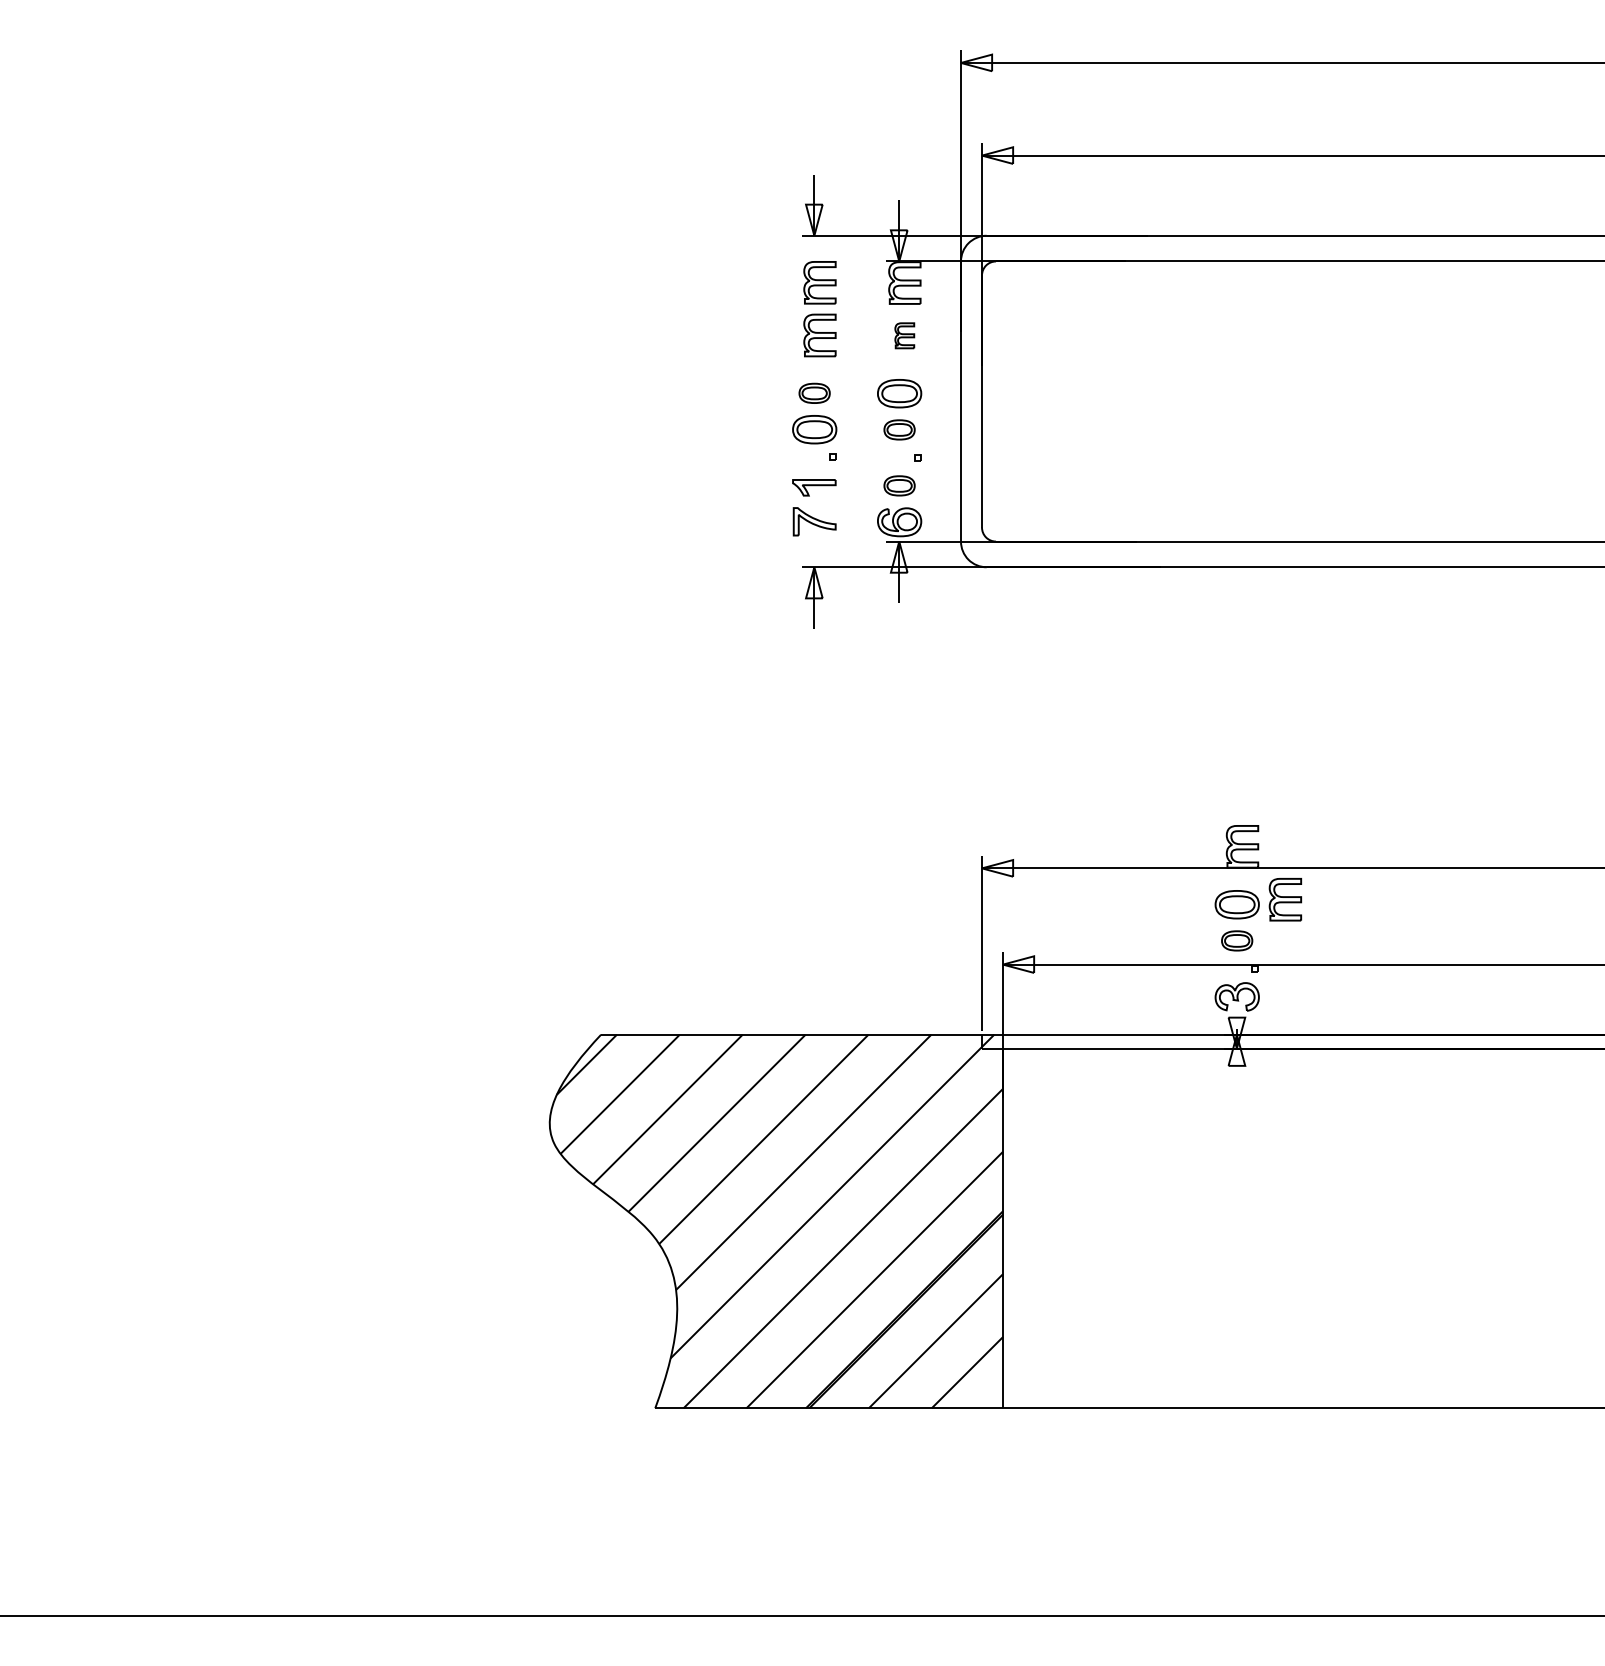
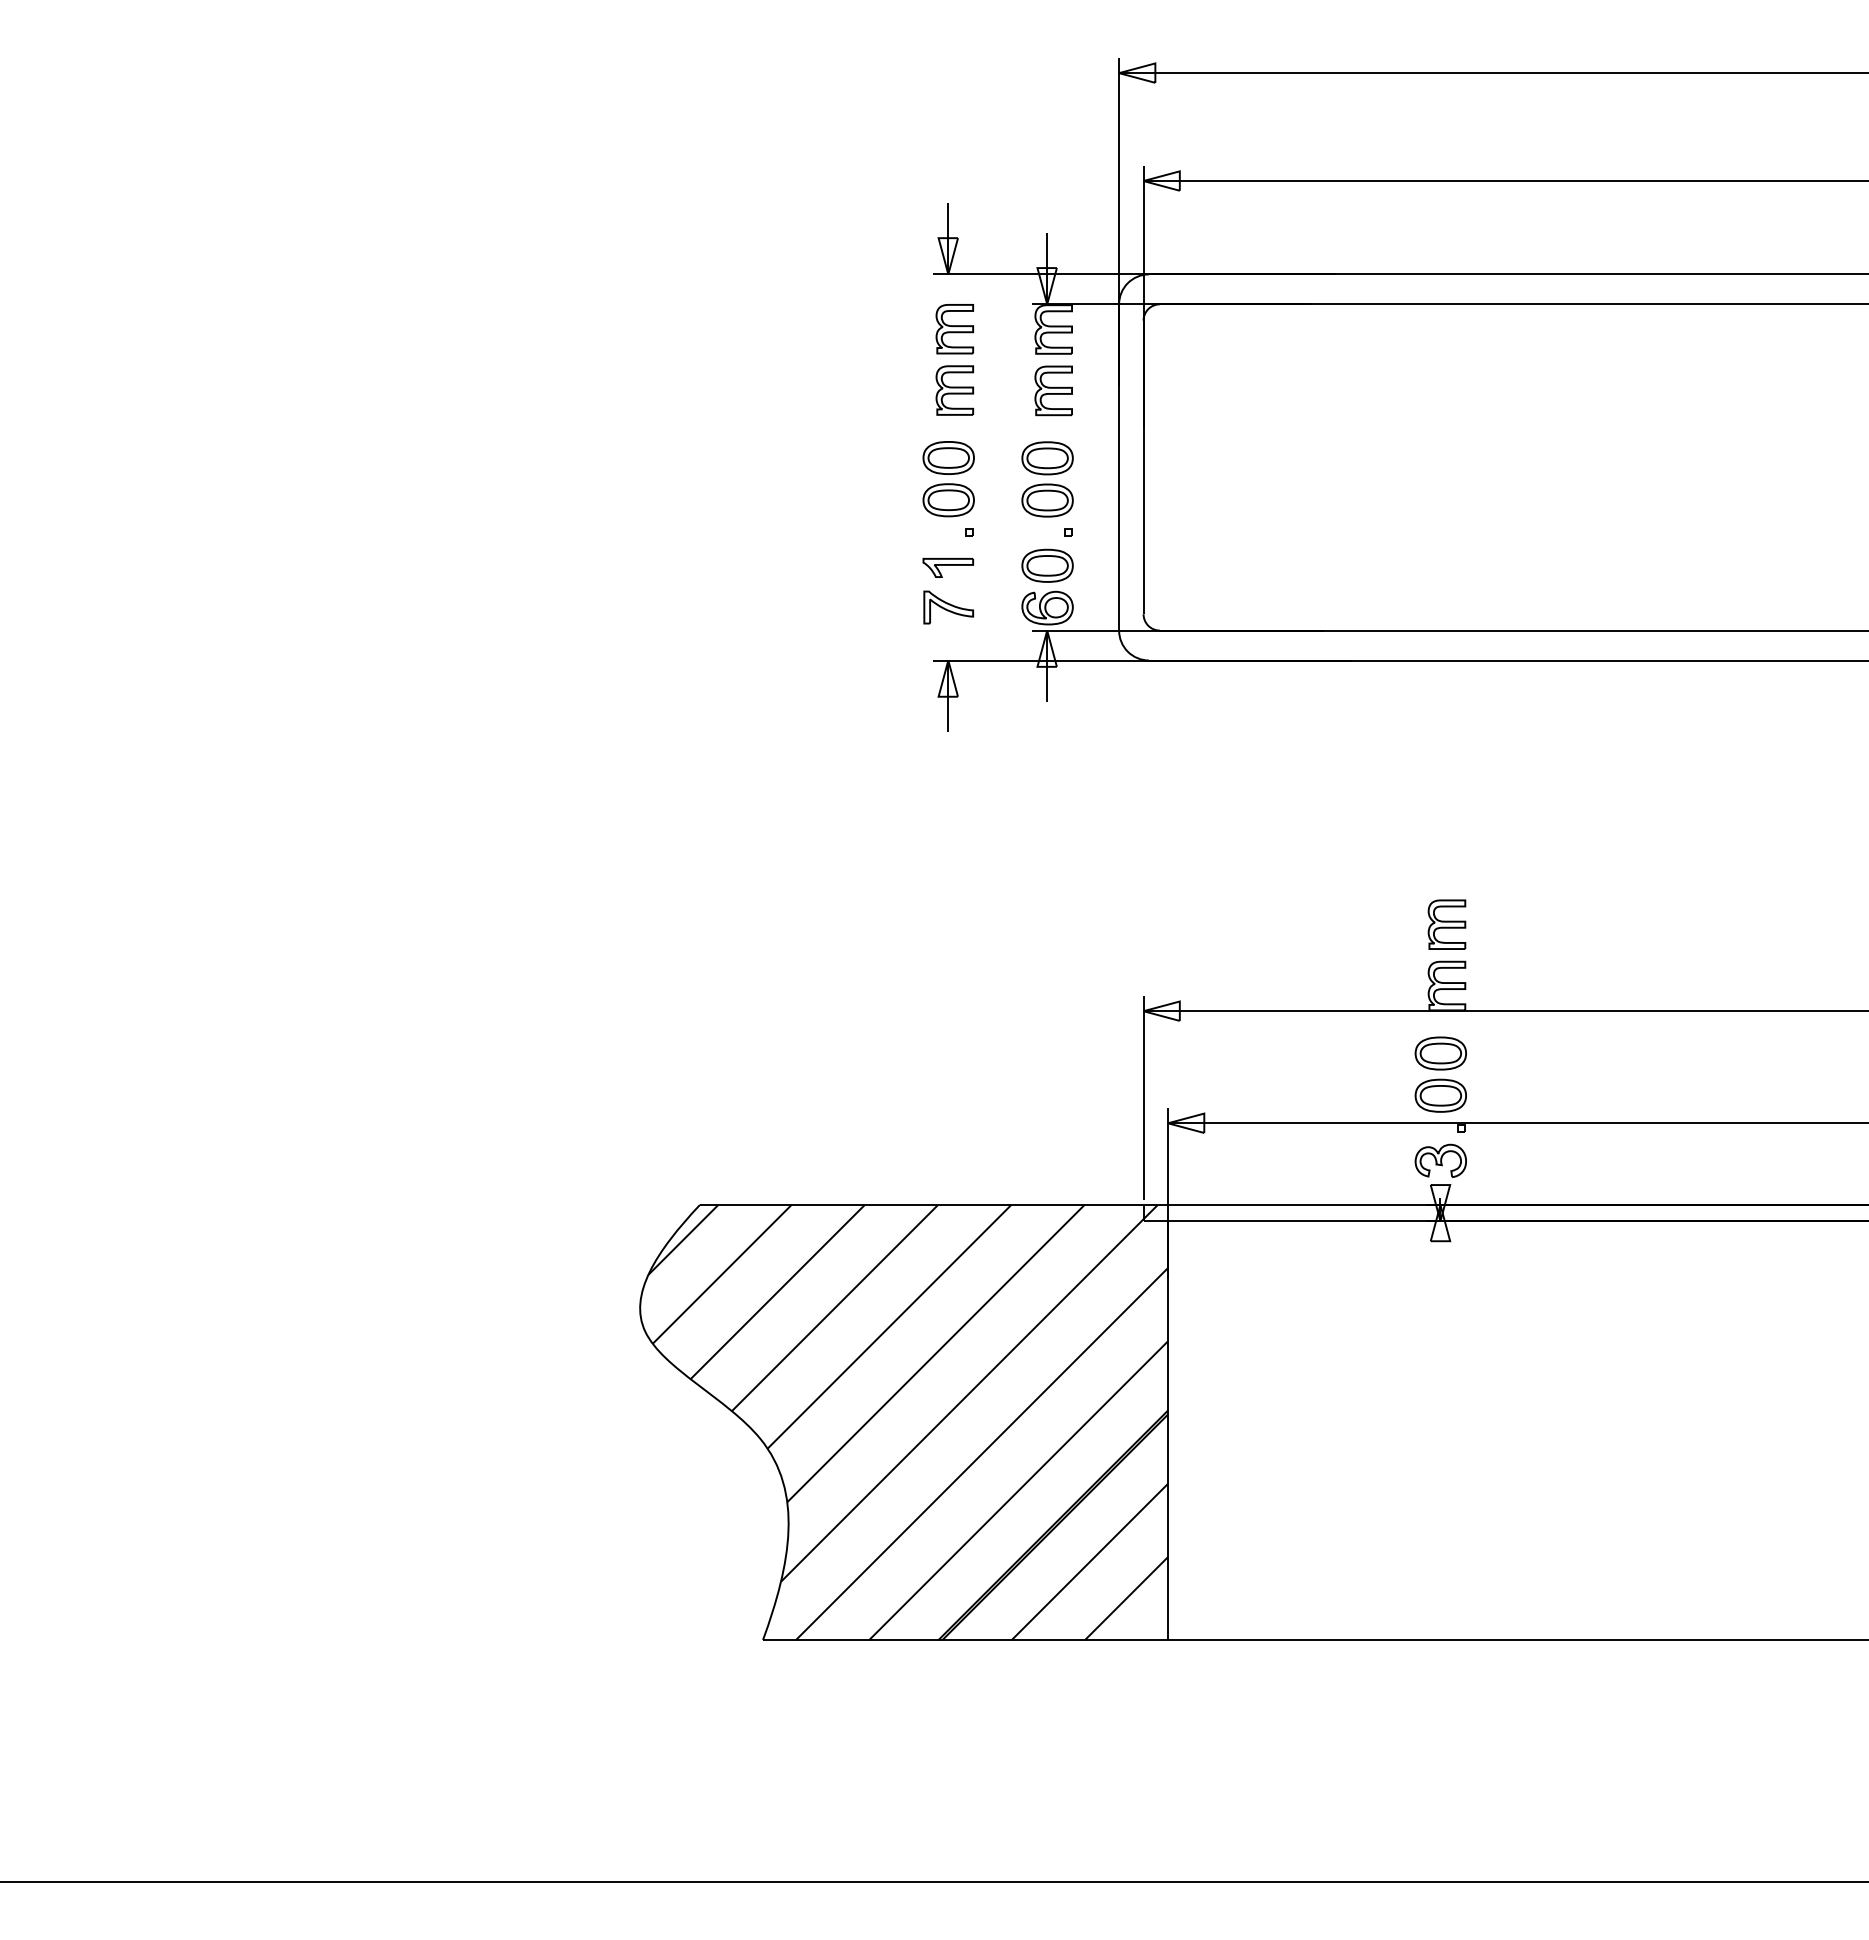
part: (904, 335) -> (1053, 390), size x1.67
part: (814, 392) -> (948, 457), size x1.43
part: (899, 429) -> (1047, 500), size x1.43
part: (899, 485) -> (1047, 565), size x1.43
part: (1285, 899) -> (1446, 924), moved
part: (1236, 940) -> (1440, 1095), size x1.43

